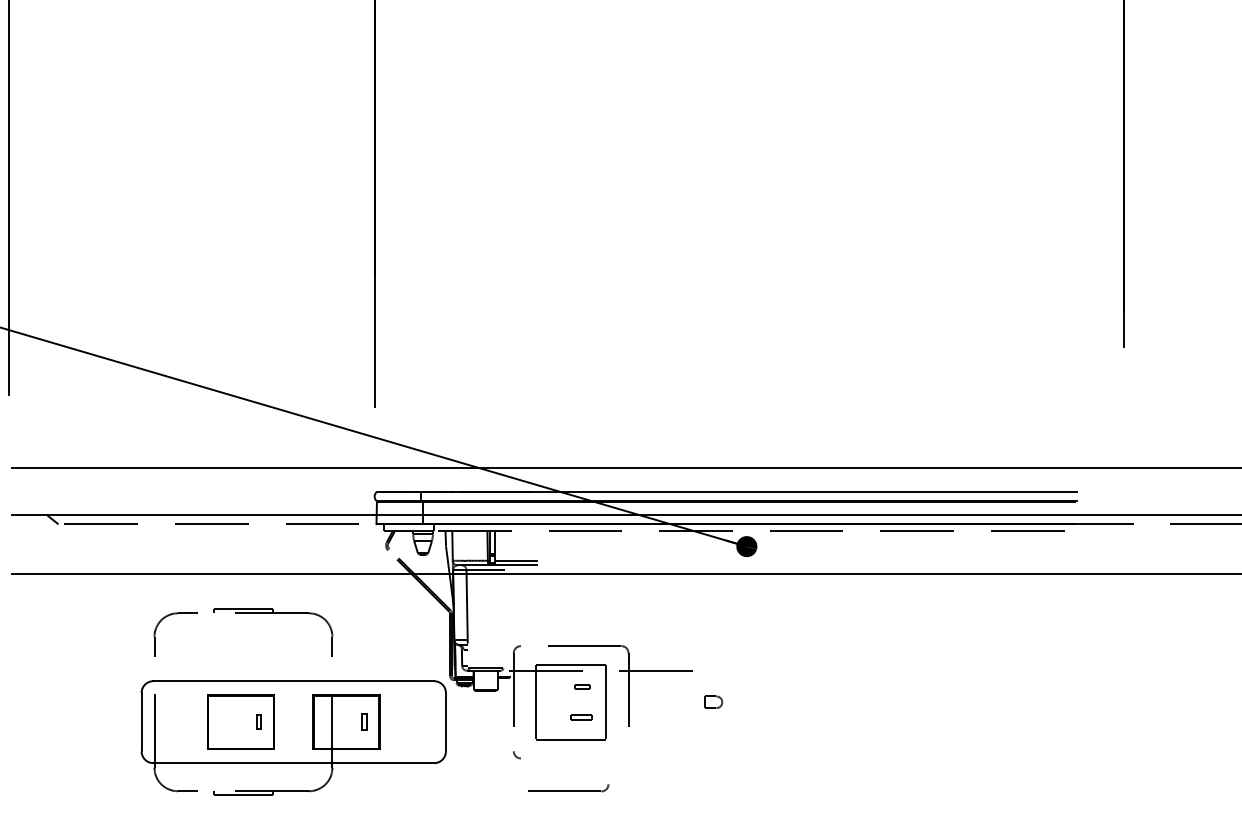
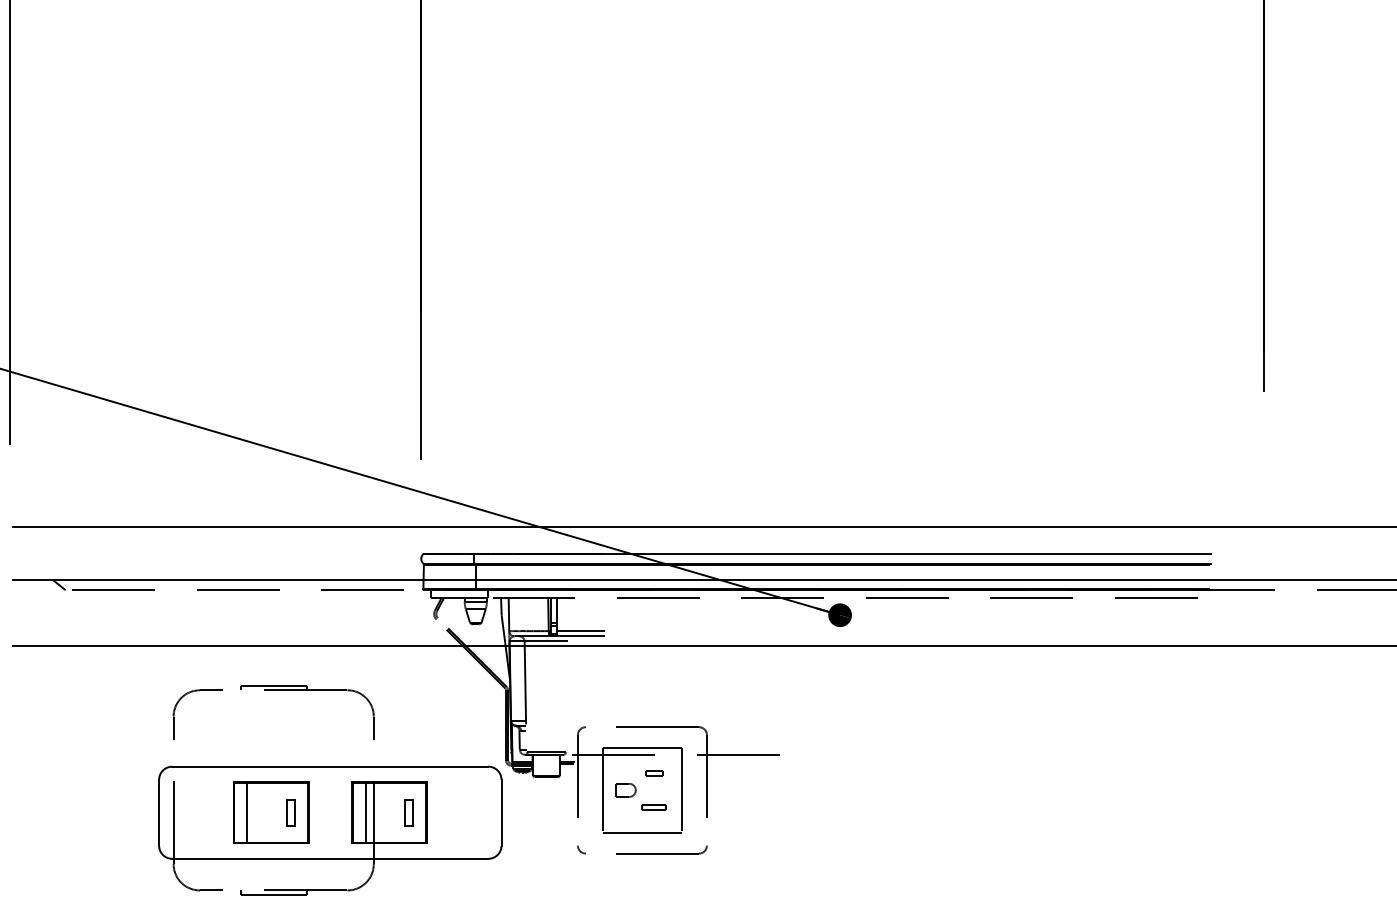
part: (713, 701) -> (625, 789), moved
line: (220, 721) -> (247, 811), added
part: (258, 721) -> (290, 811), size x1.67
line: (325, 721) -> (366, 811), added
part: (364, 721) -> (409, 811), size x1.43
part: (568, 788) -> (661, 850), moved

